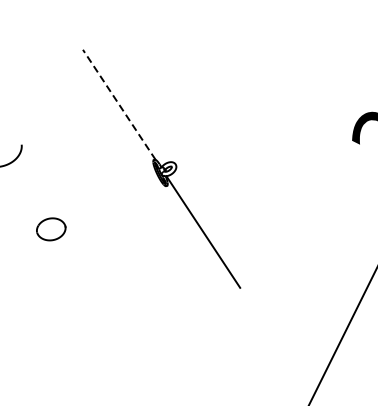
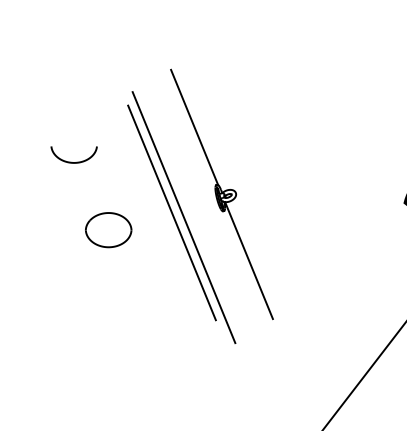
line: (119, 104) -> (194, 127), dashed -> solid
line: (112, 197) -> (171, 212), added
line: (126, 200) -> (183, 217), added
part: (50, 229) -> (108, 230), size x1.67

